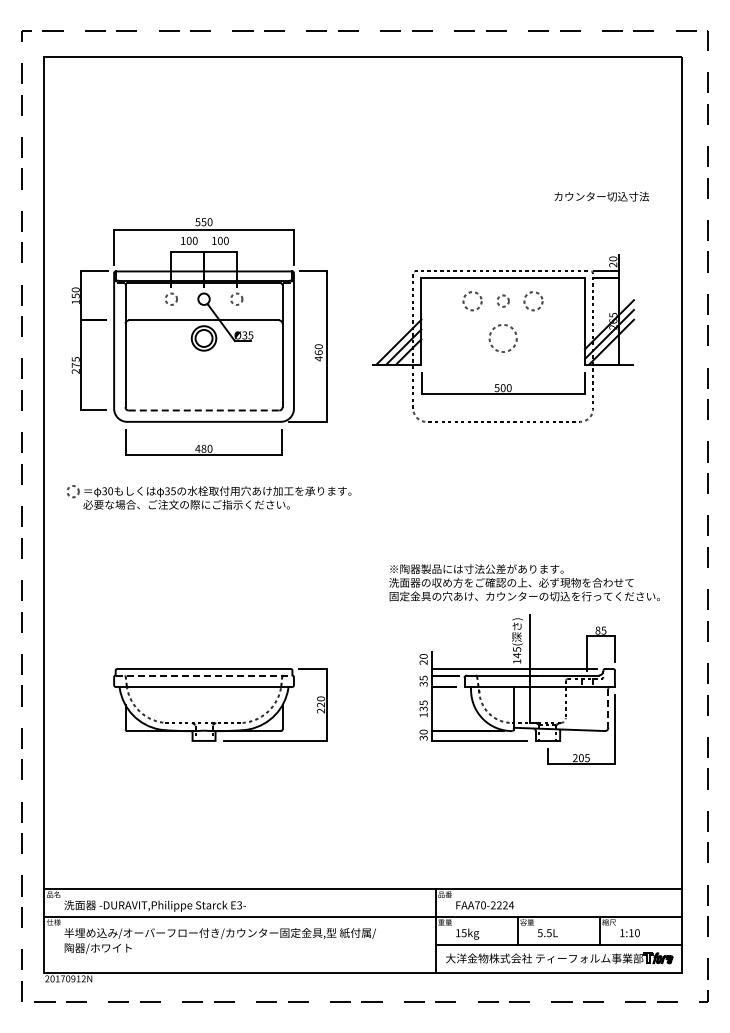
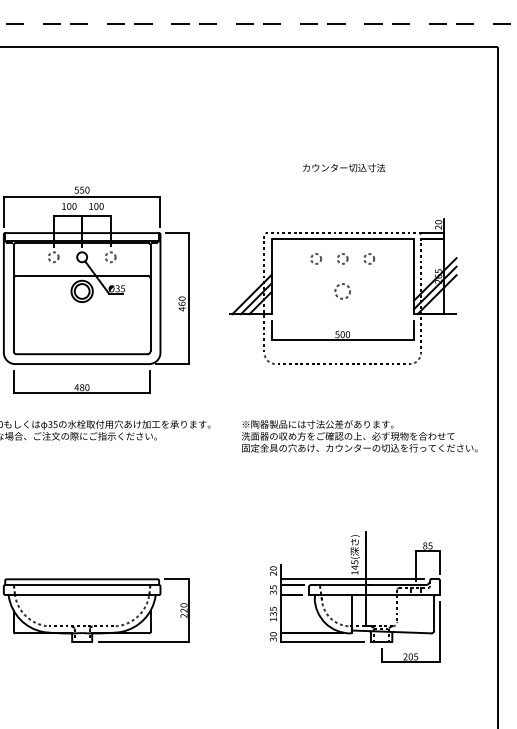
text: (601, 196) -> (343, 167), moved
circle: (472, 300) -> (315, 258), size x0.62
circle: (533, 300) -> (369, 258), size x0.62
circle: (502, 337) -> (342, 290), size x0.62
line: (204, 410) -> (82, 354), dashed -> solid
text: (524, 582) -> (359, 436), moved
line: (204, 675) -> (82, 584), dashed -> solid
line: (608, 708) -> (434, 613), dashed -> solid

